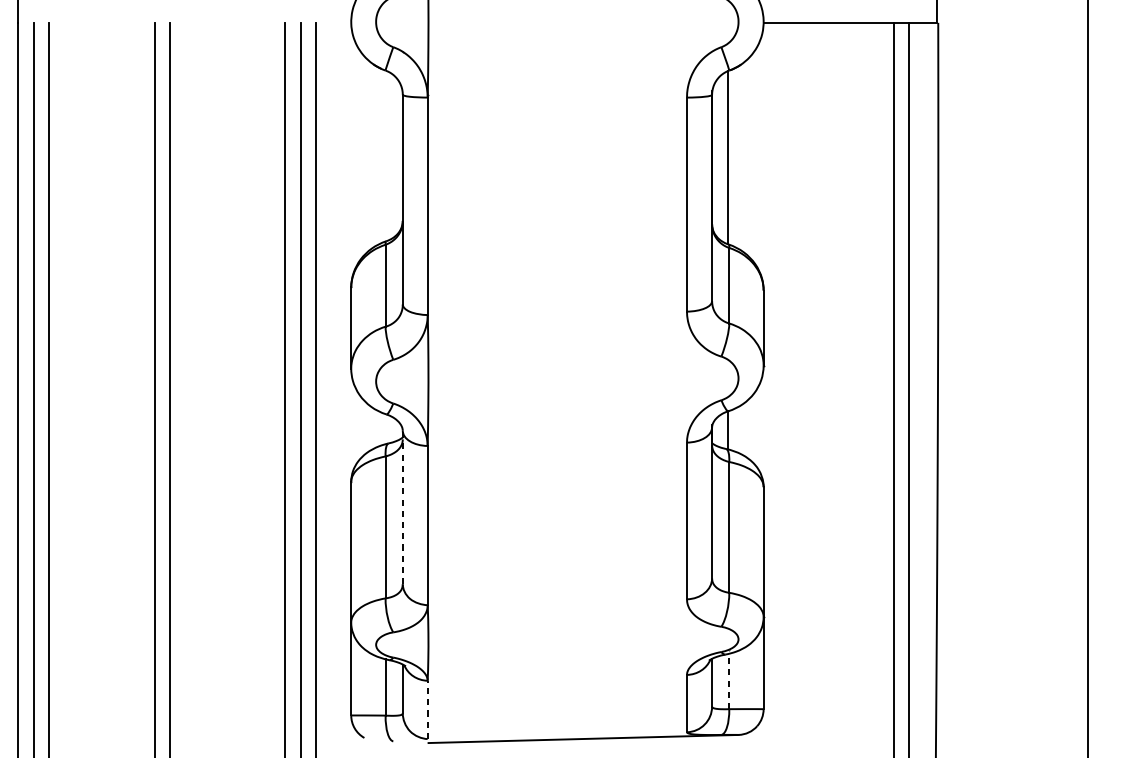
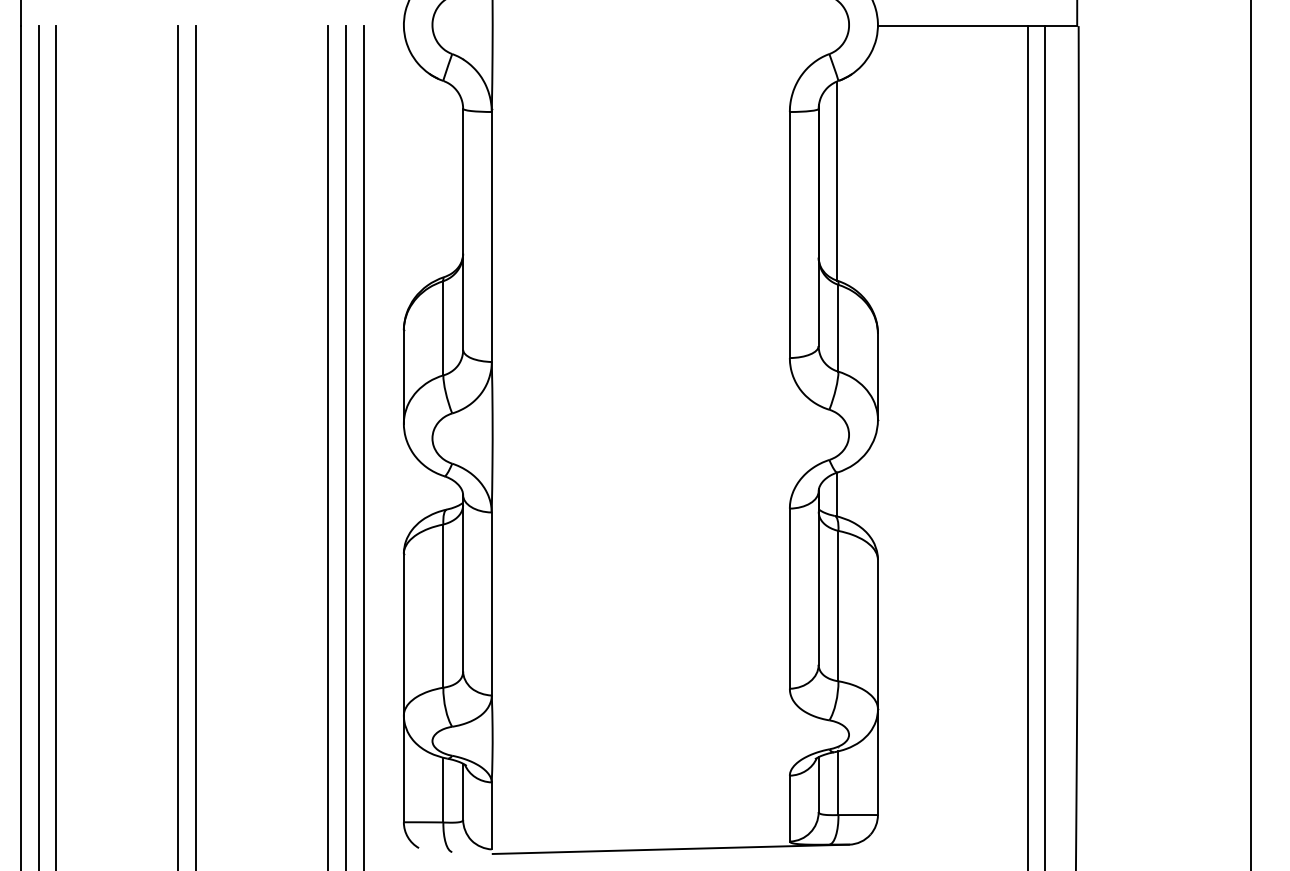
line: (403, 506) -> (463, 582), dashed -> solid
line: (729, 681) -> (838, 783), dashed -> solid
line: (427, 709) -> (491, 815), dashed -> solid

